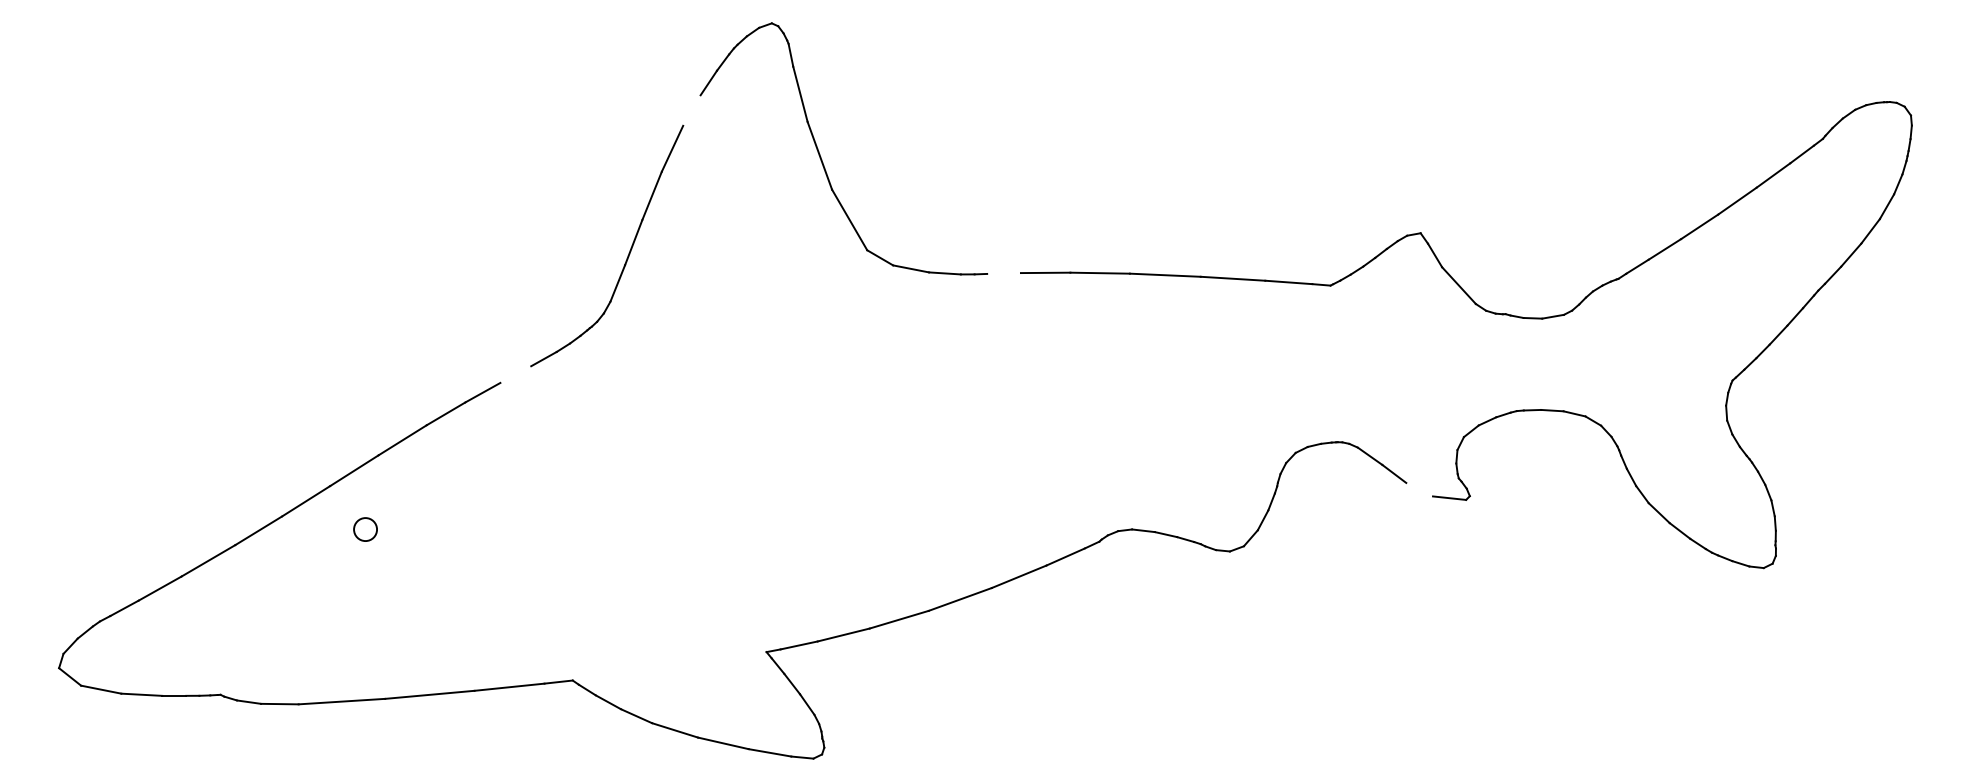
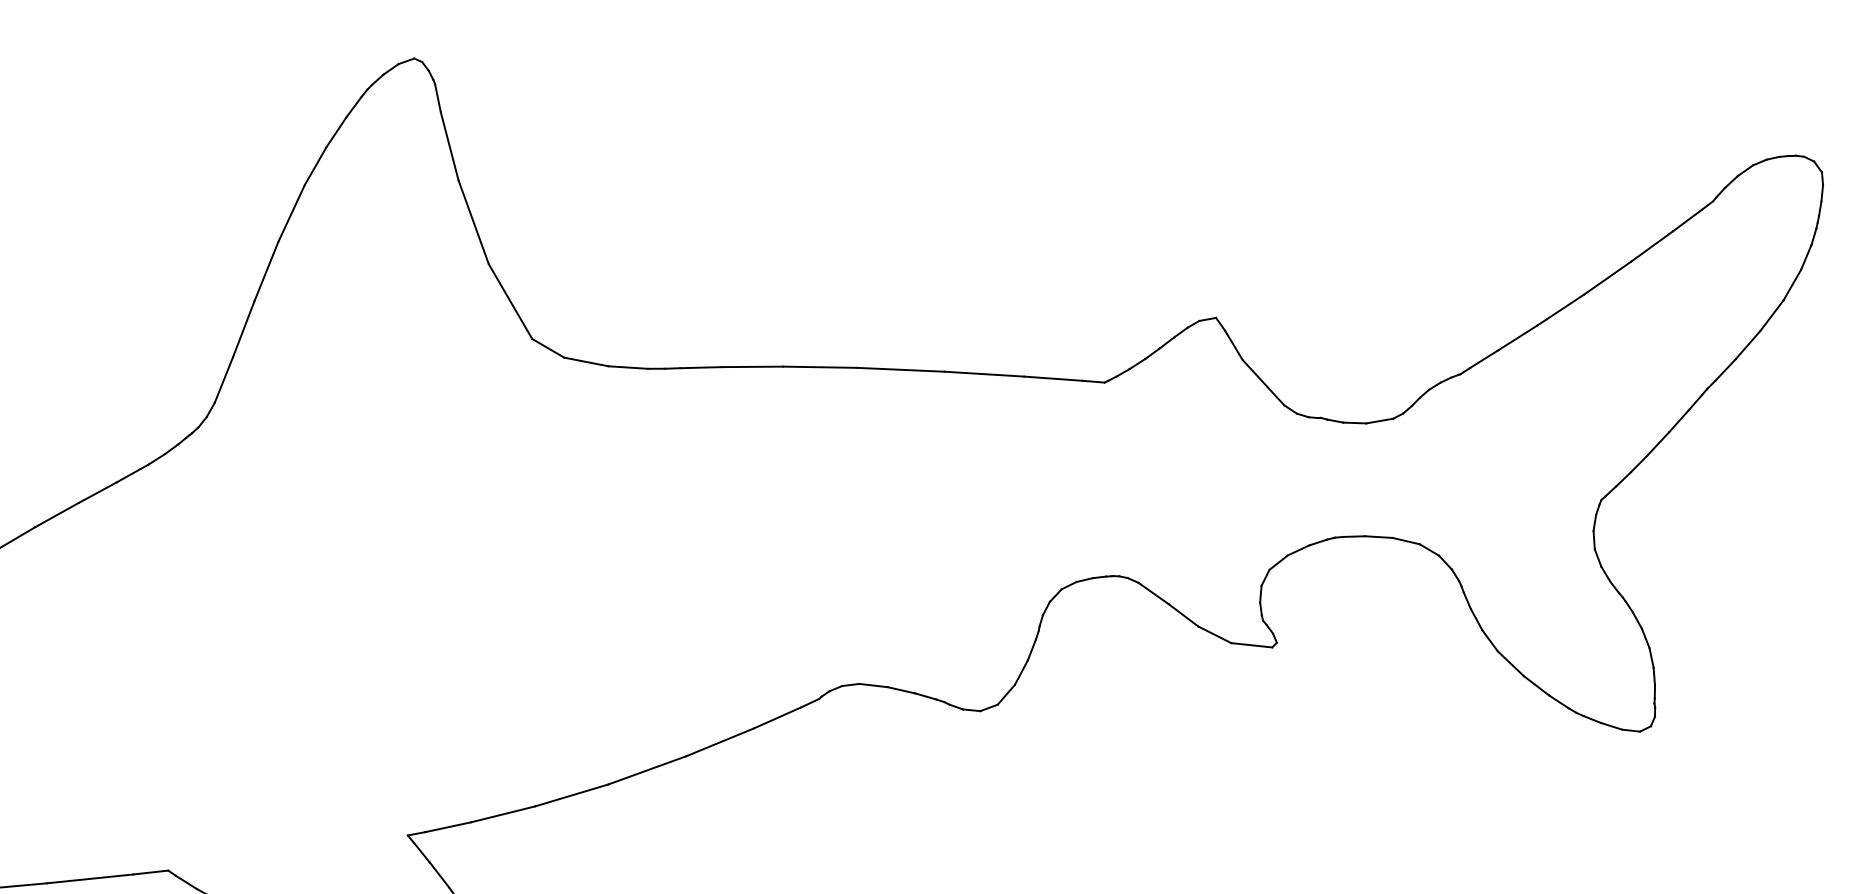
line: (691, 110) -> (315, 166), added
line: (1003, 273) -> (700, 367), added
line: (515, 374) -> (97, 492), added
line: (1419, 489) -> (1214, 634), added

